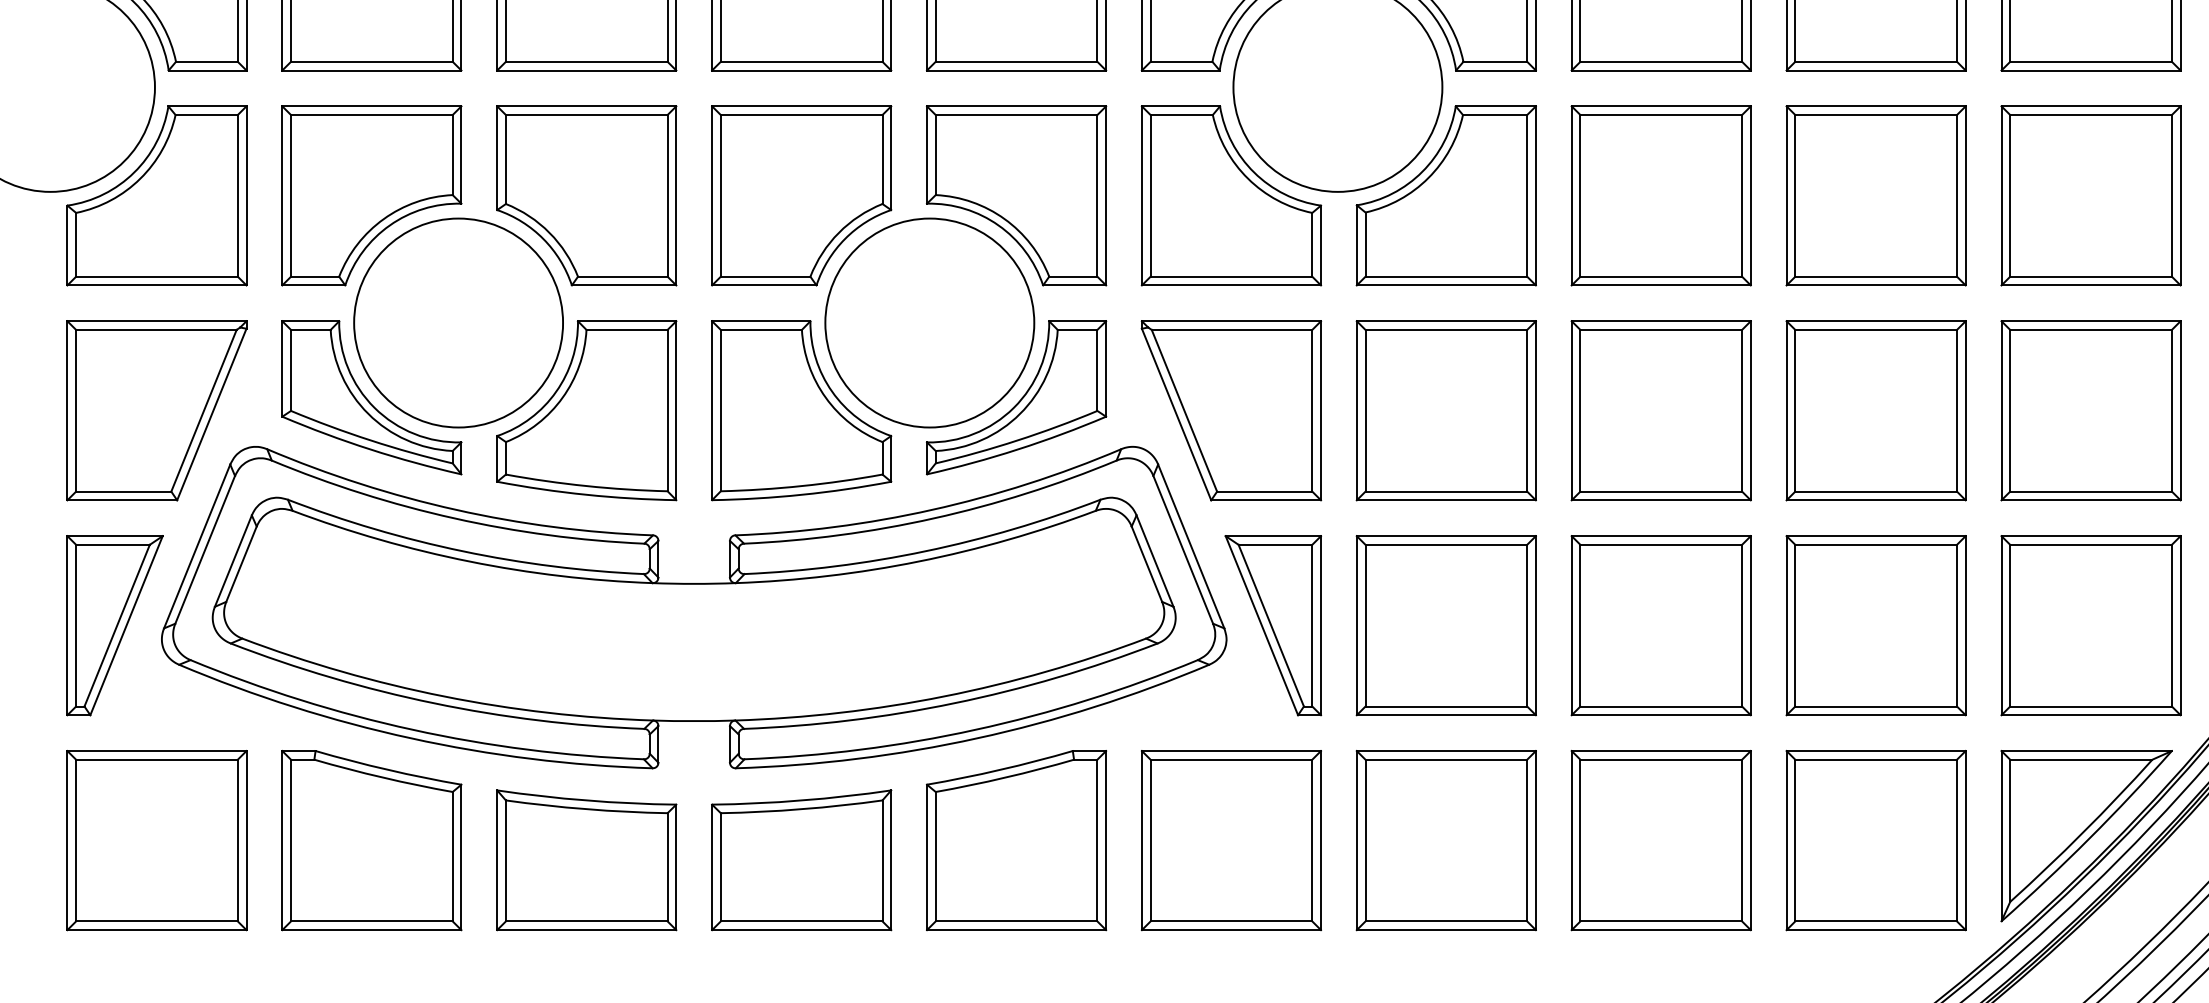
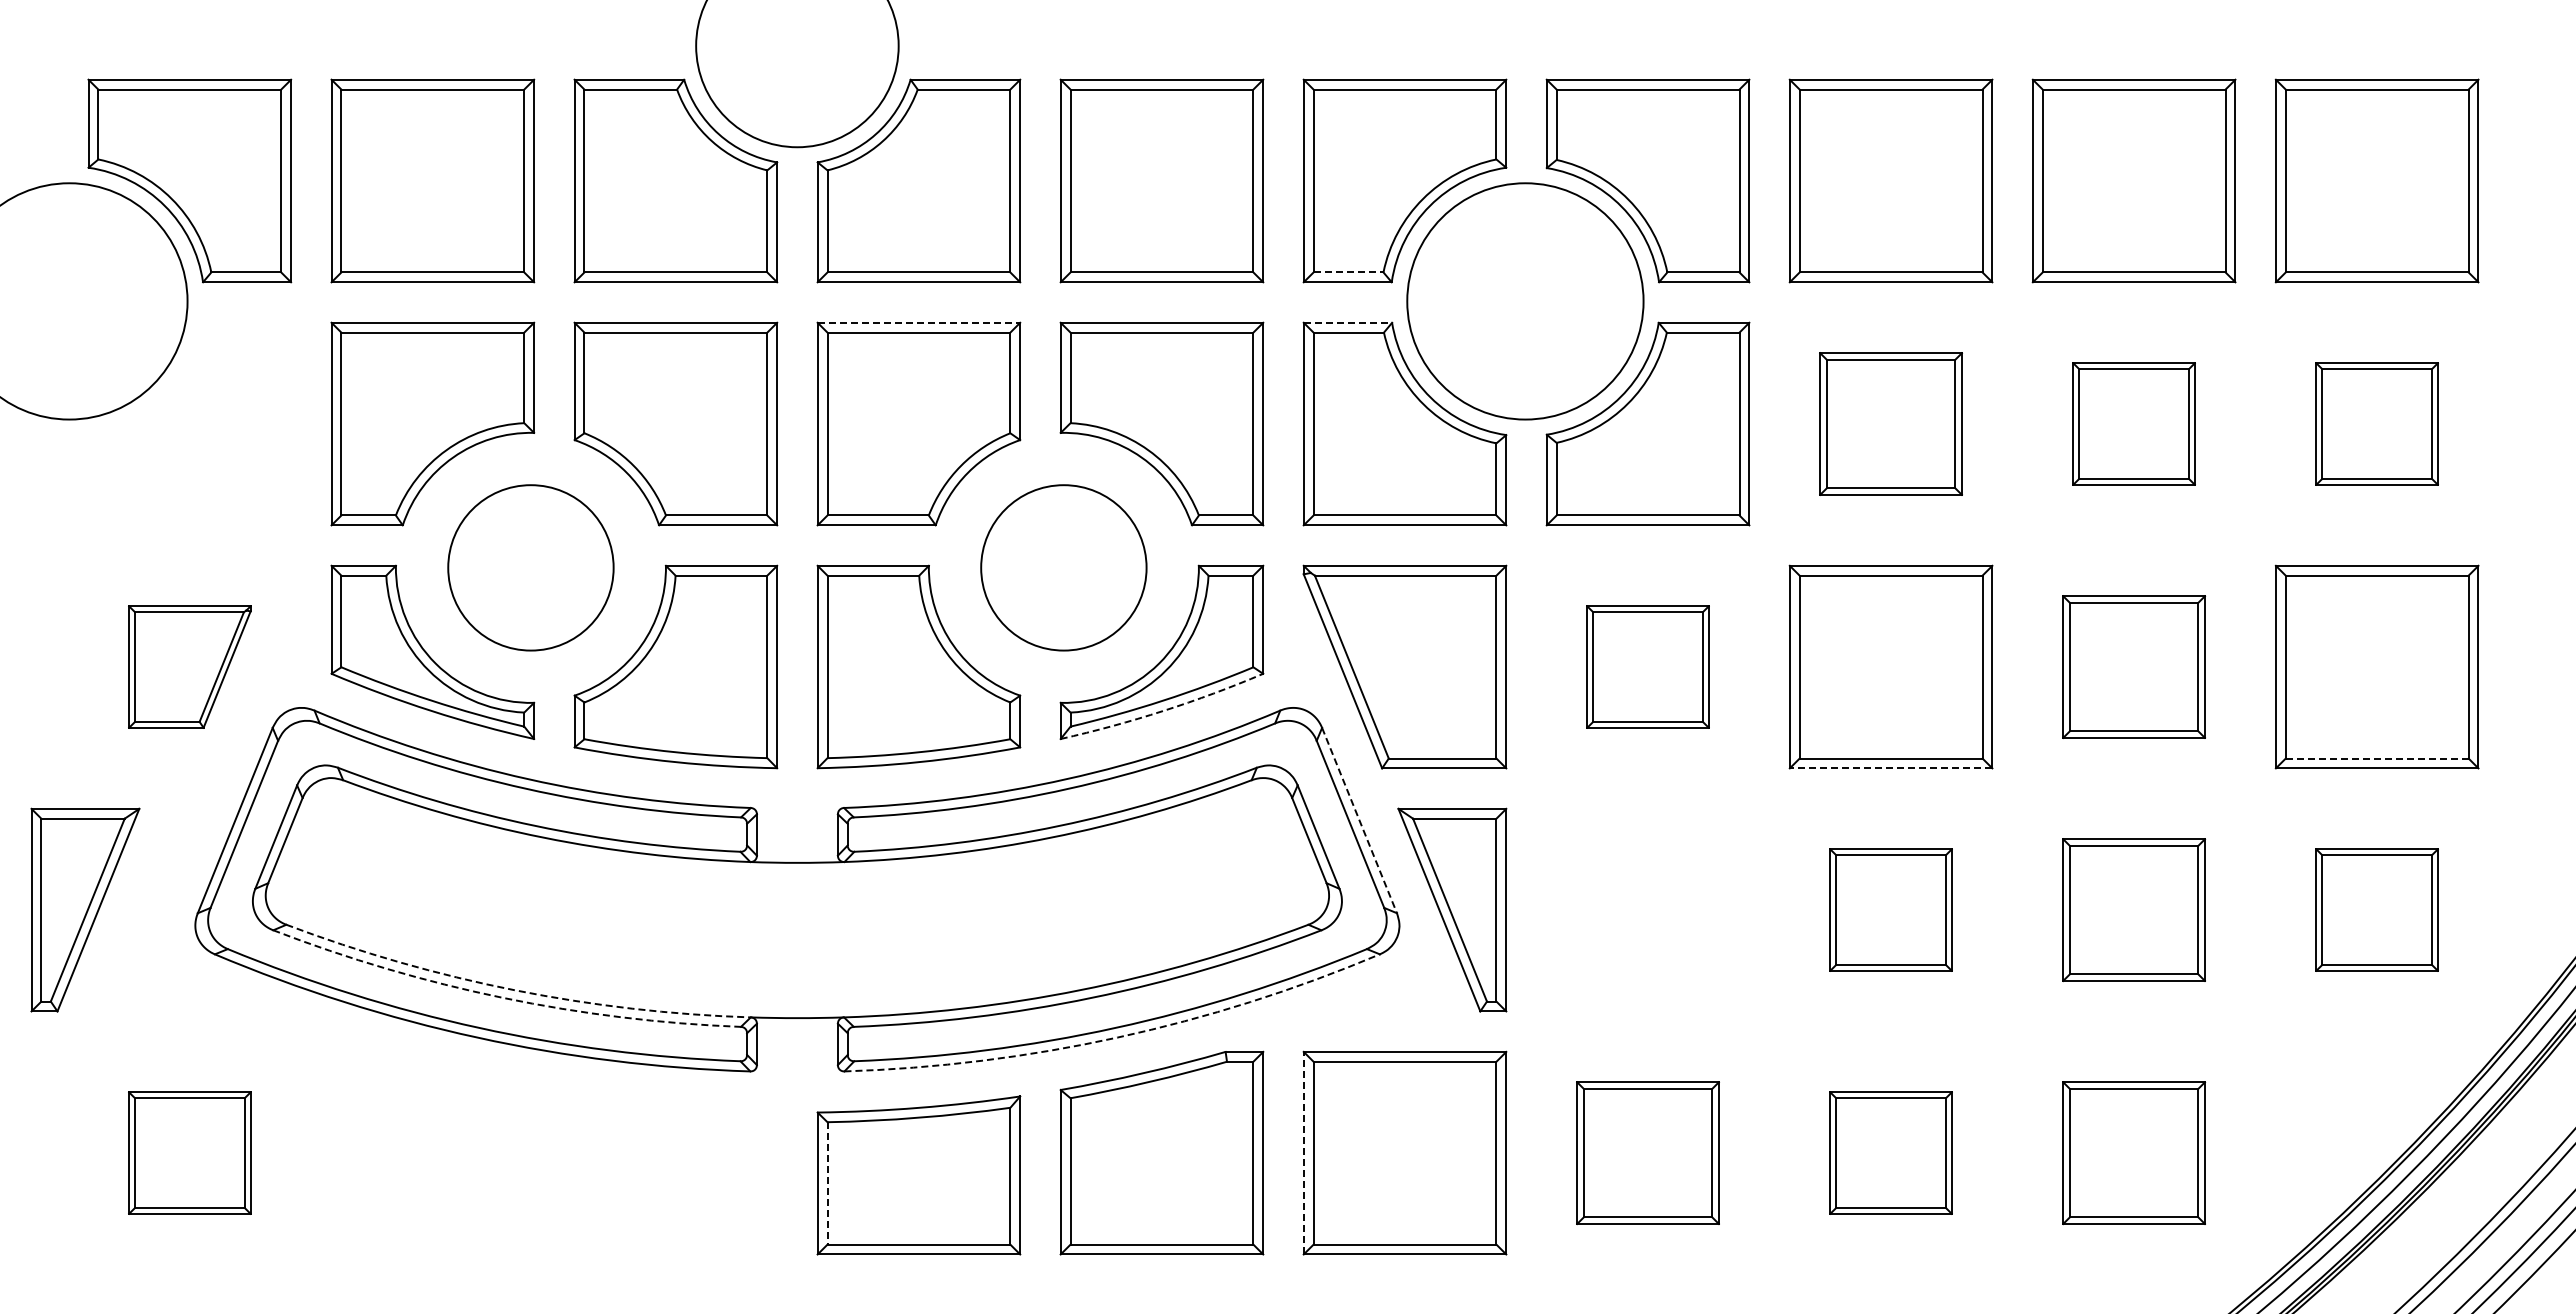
line: (1181, 61) -> (1348, 272), solid -> dashed
line: (802, 106) -> (919, 322), solid -> dashed
line: (1181, 106) -> (1348, 322), solid -> dashed
part: (156, 195) -> (189, 423), removed
part: (1660, 195) -> (1890, 423), size x0.7
part: (1875, 195) -> (2133, 423), size x0.6
part: (2090, 195) -> (2376, 423), size x0.6
circle: (458, 322) -> (530, 567), size x0.7
circle: (929, 322) -> (1063, 567), size x0.7
part: (156, 410) -> (189, 666), size x0.6
part: (1445, 410) -> (1647, 666), size x0.6
part: (1875, 410) -> (2133, 666), size x0.7
arc: (1017, 449) -> (1163, 710), solid -> dashed
line: (2091, 491) -> (2377, 758), solid -> dashed
line: (1660, 500) -> (1890, 768), solid -> dashed
line: (1191, 546) -> (1359, 820), solid -> dashed
part: (115, 625) -> (85, 909), moved
part: (1445, 625) -> (1647, 909), removed
part: (1660, 625) -> (1890, 909), size x0.6
part: (1875, 625) -> (2133, 909), size x0.7
part: (2090, 625) -> (2376, 909), size x0.6
arc: (444, 696) -> (514, 990), solid -> dashed
arc: (434, 702) -> (503, 997), solid -> dashed
arc: (977, 738) -> (1117, 1037), solid -> dashed
part: (2086, 835) -> (2371, 1147), removed
part: (156, 839) -> (189, 1152), size x0.6
part: (371, 839) -> (432, 1152), removed
line: (1141, 839) -> (1303, 1152), solid -> dashed
part: (1445, 839) -> (1647, 1152), size x0.7
part: (1660, 839) -> (1890, 1152), size x0.6
part: (1875, 839) -> (2133, 1152), size x0.7
part: (586, 860) -> (675, 1175), removed
line: (720, 867) -> (827, 1183), solid -> dashed

